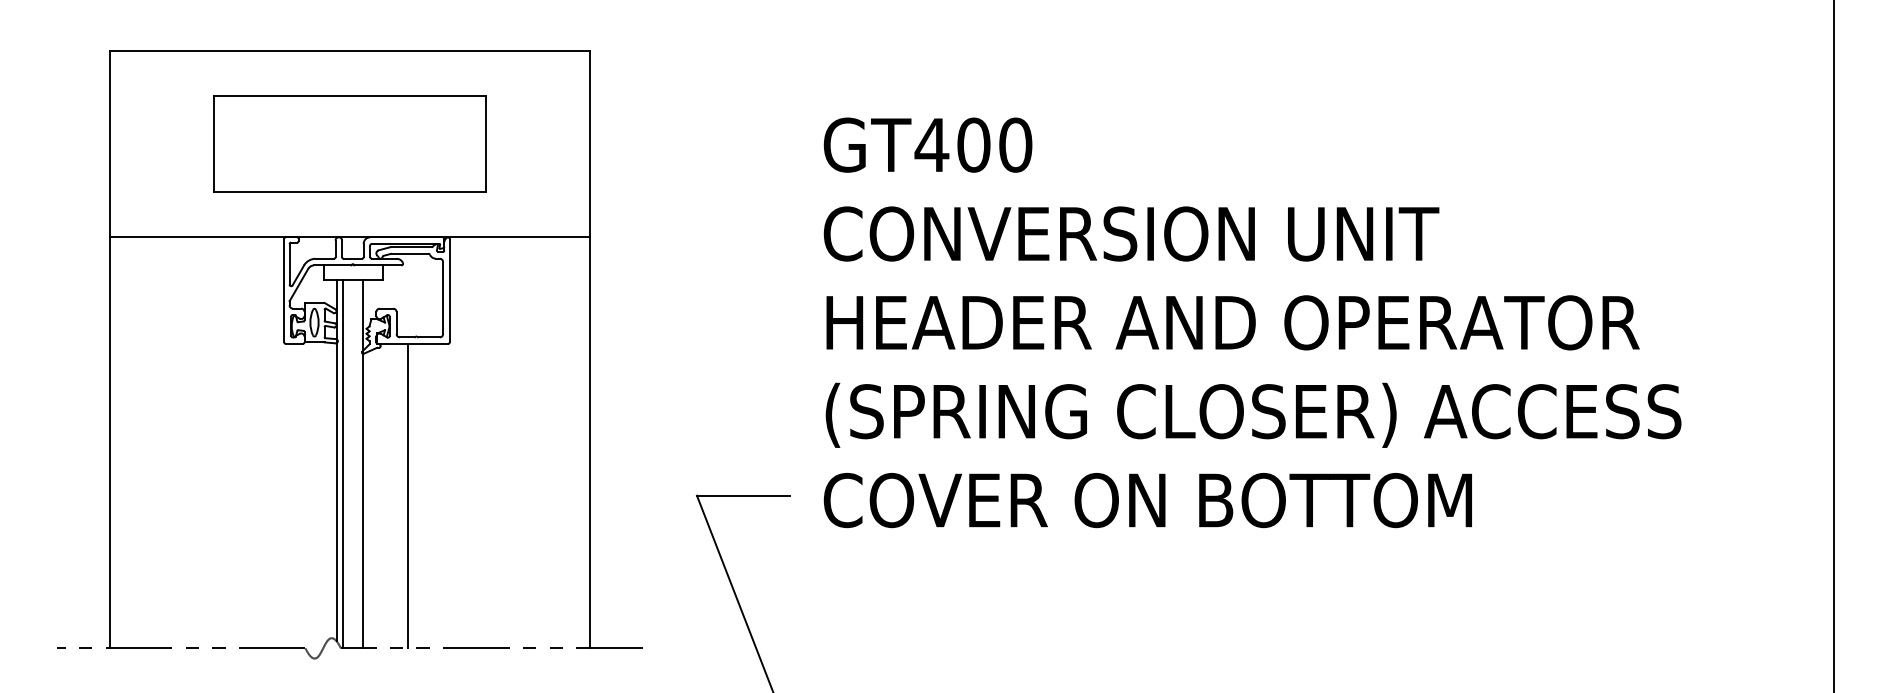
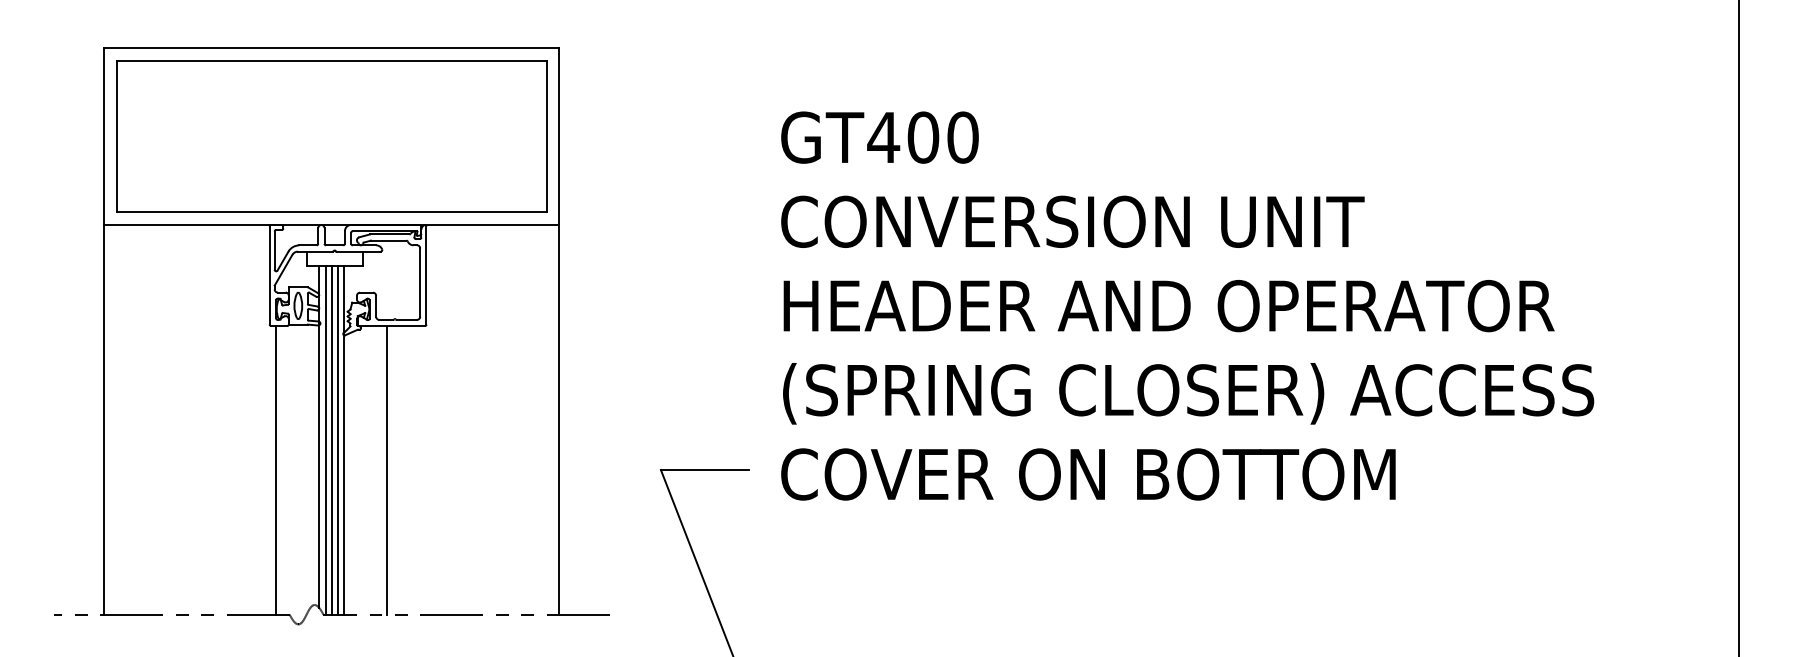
part: (349, 143) -> (331, 136), size x1.67
line: (349, 464) -> (331, 440), added
line: (356, 464) -> (338, 440), added
line: (291, 495) -> (276, 469), added

